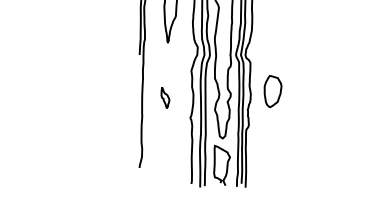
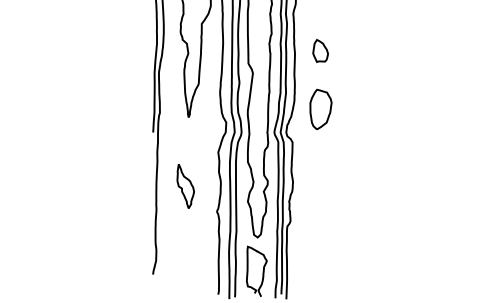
part: (272, 90) -> (320, 108), moved
part: (165, 97) -> (185, 186), size x1.67

